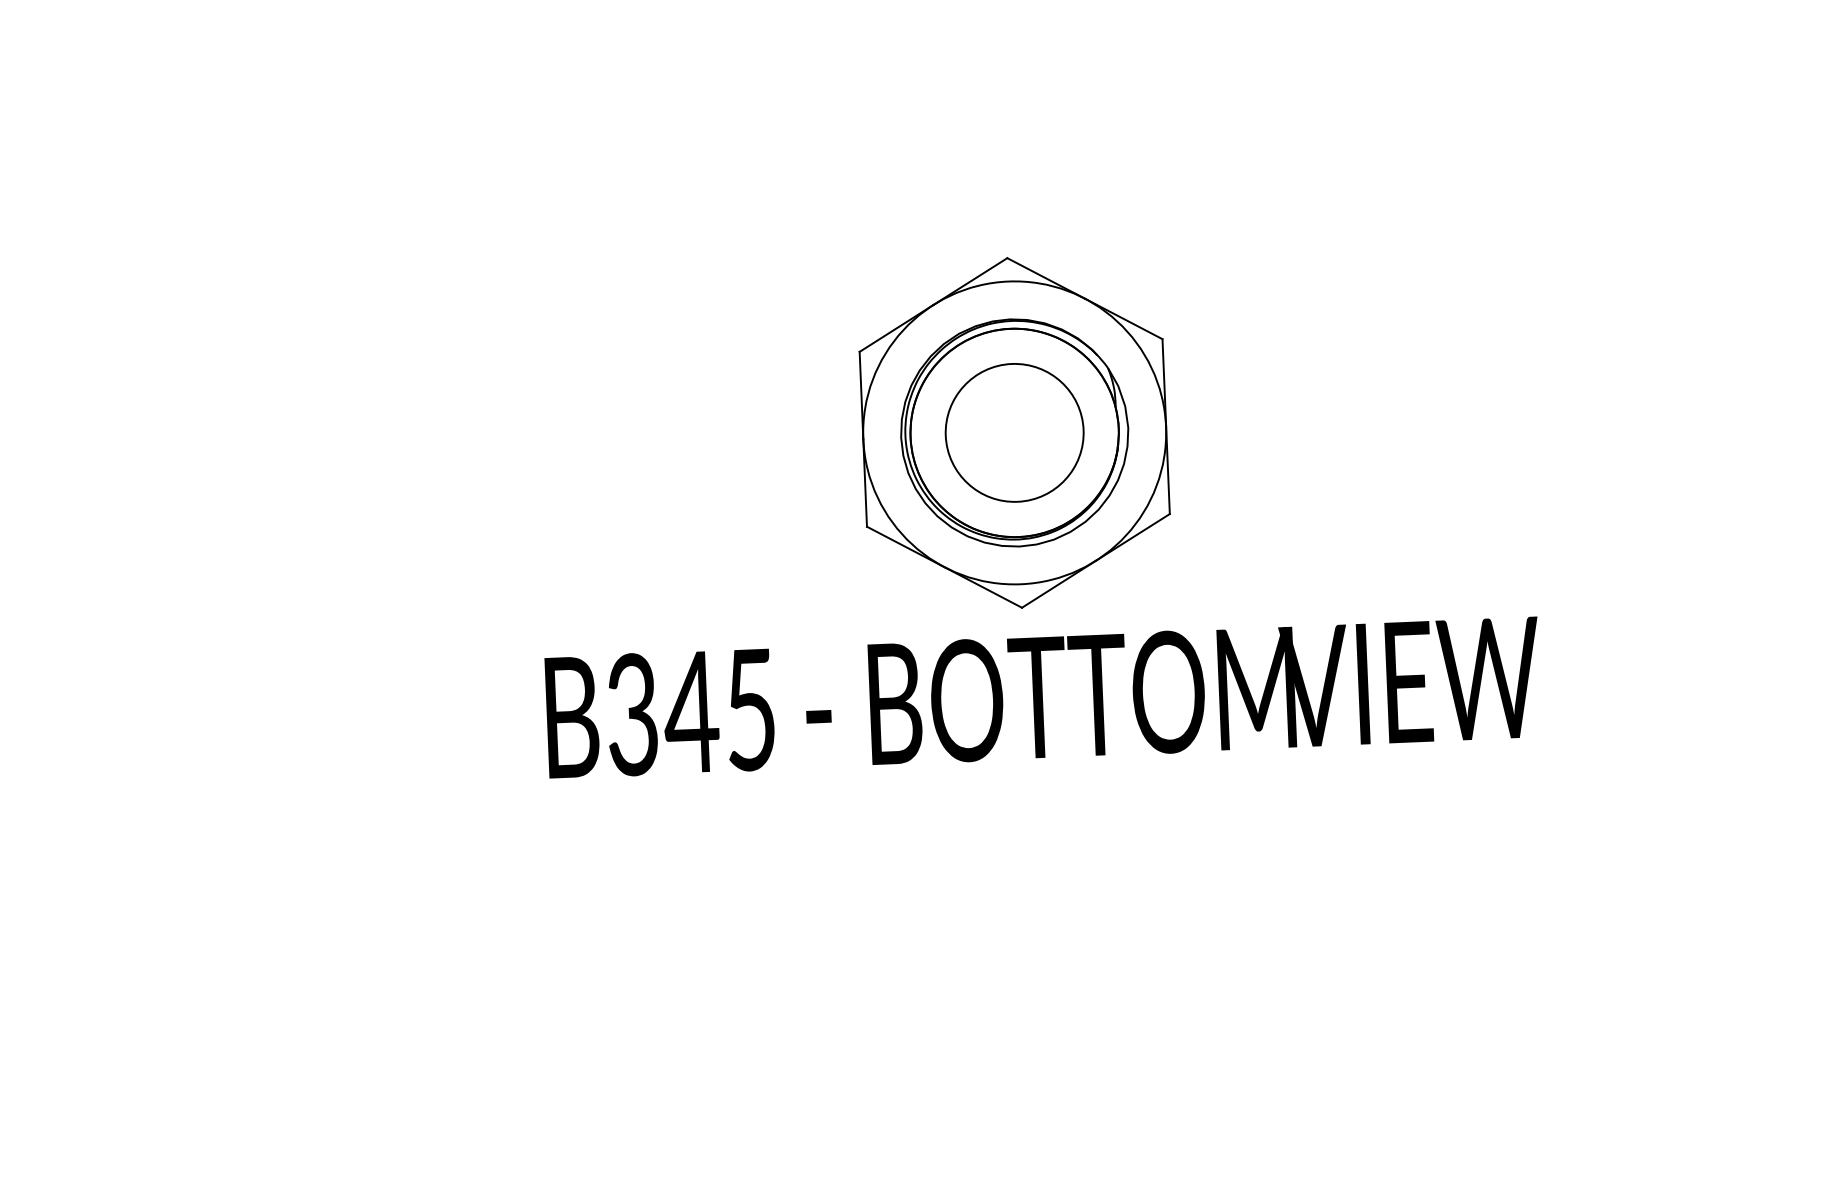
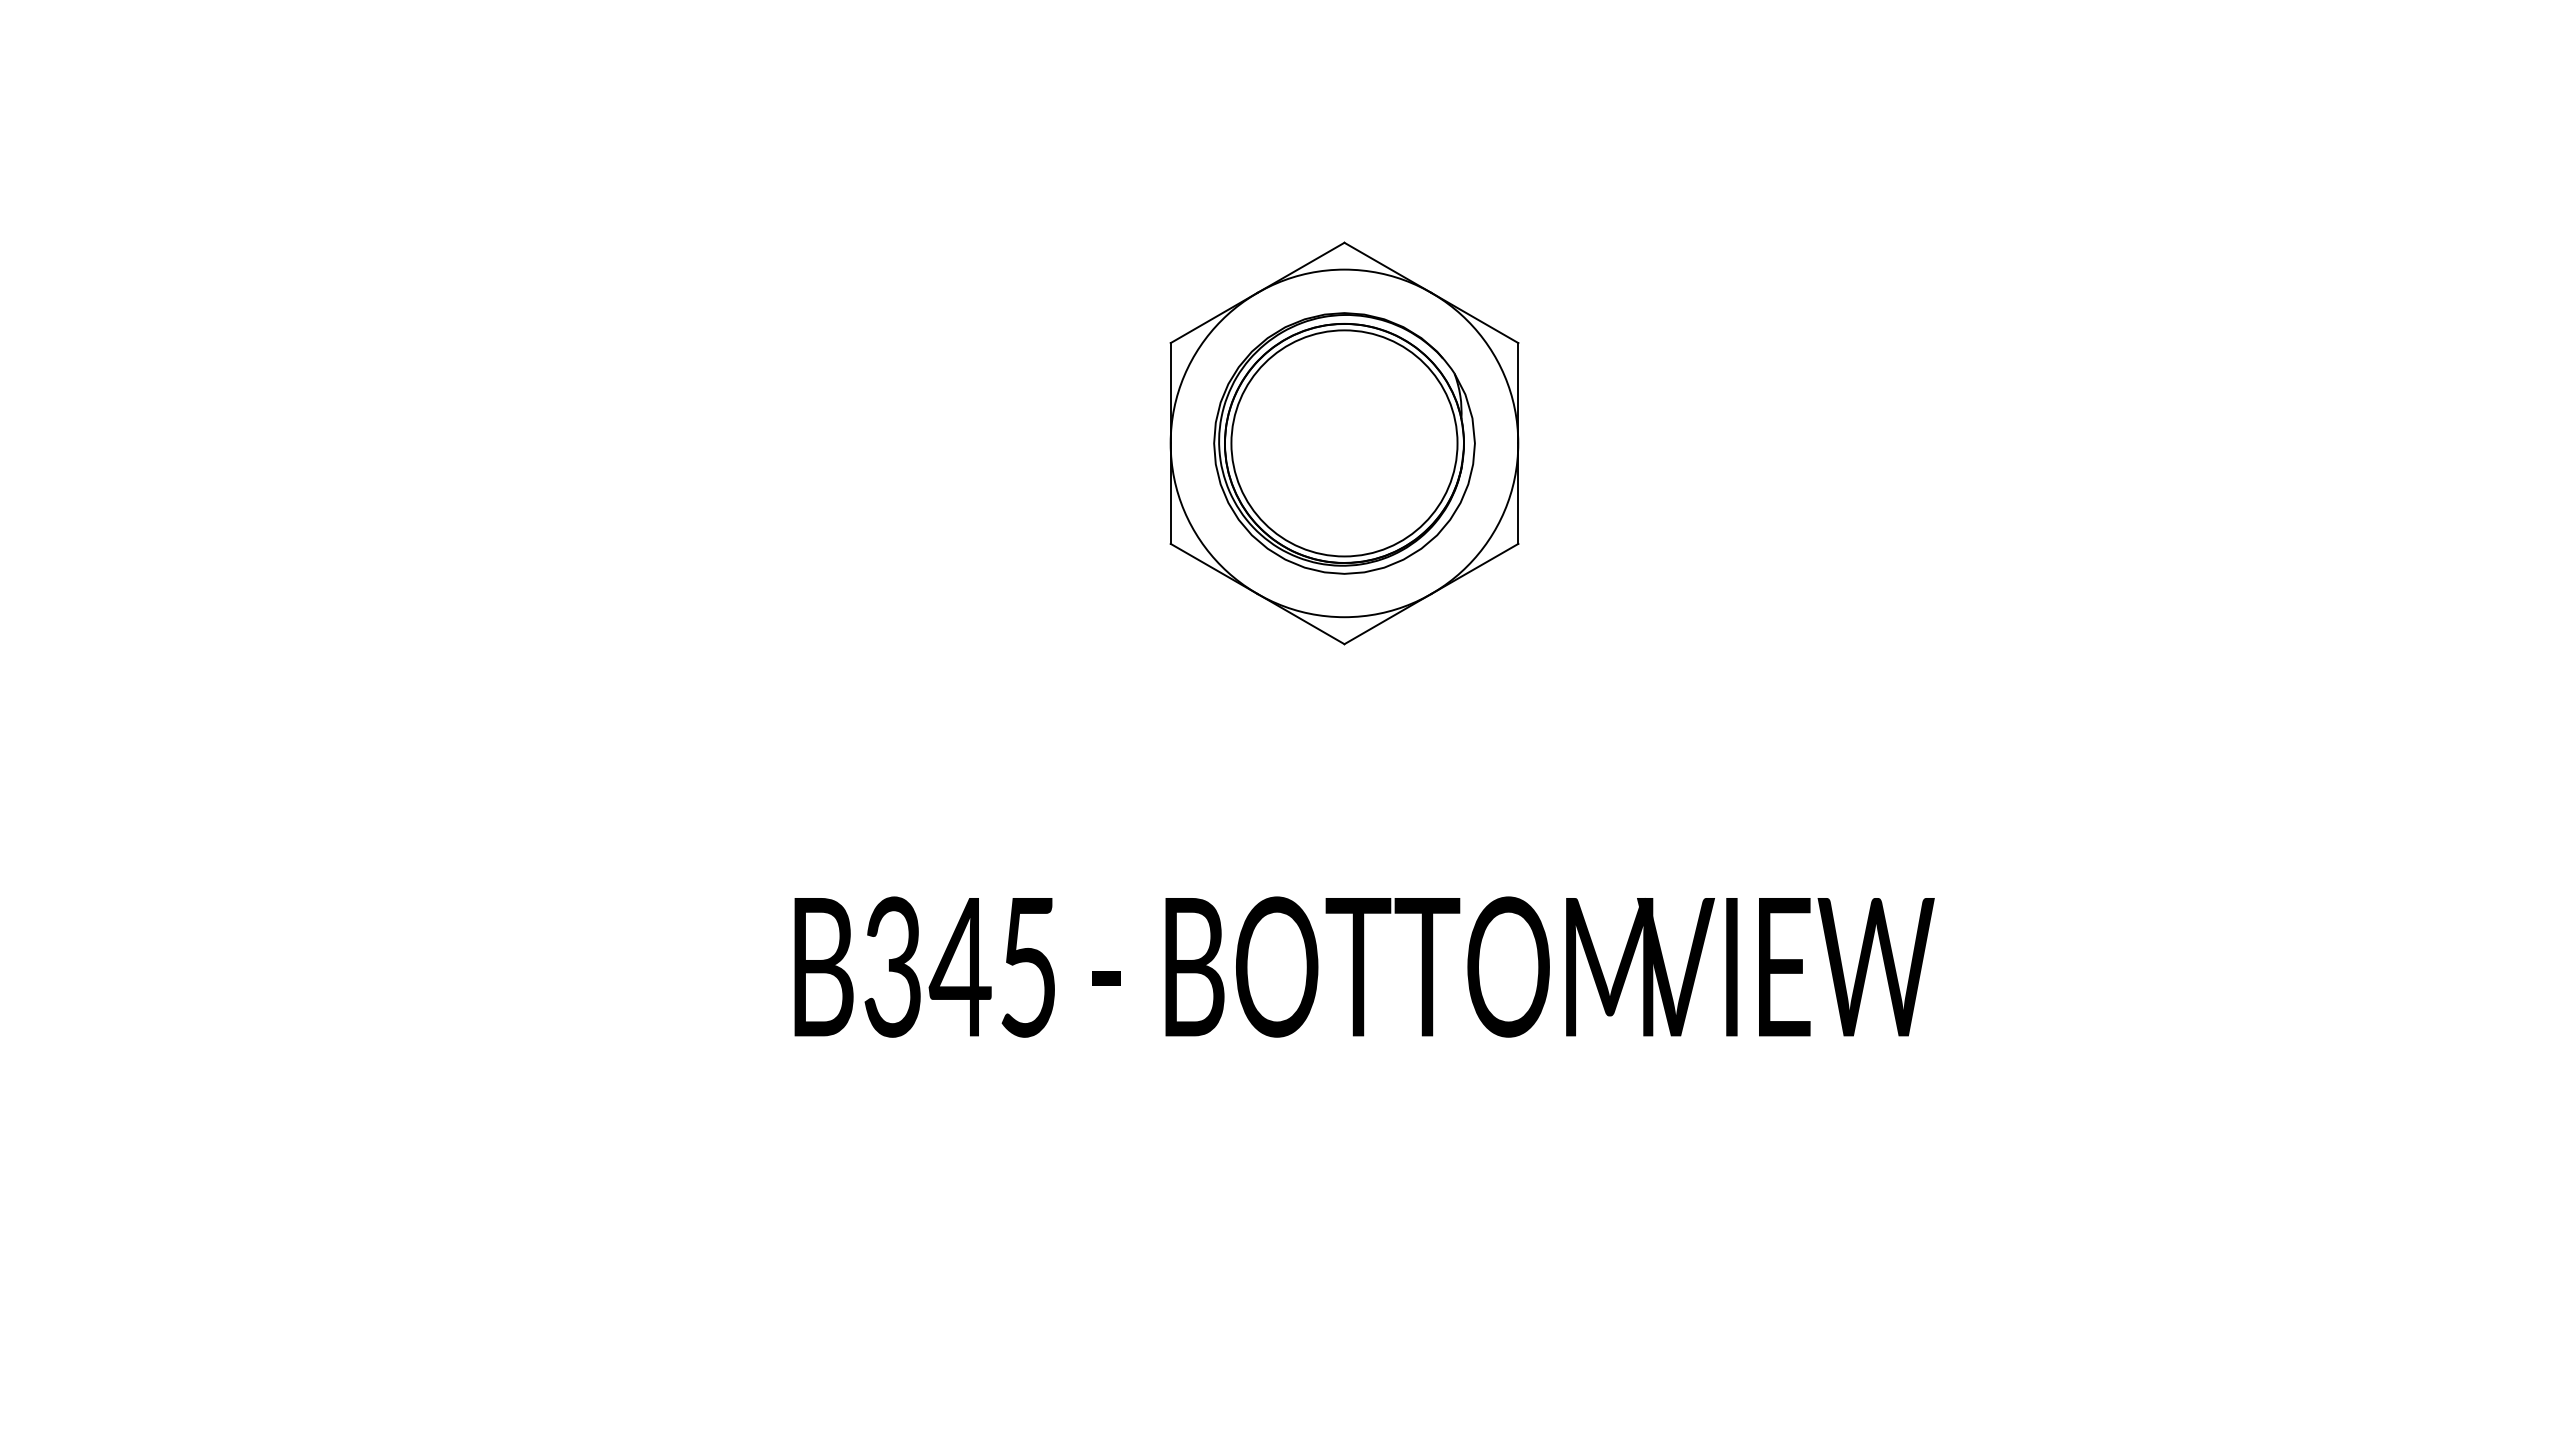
circle: (1014, 432) -> (1344, 443), size x1.43
text: (1043, 697) -> (1364, 966), moved

